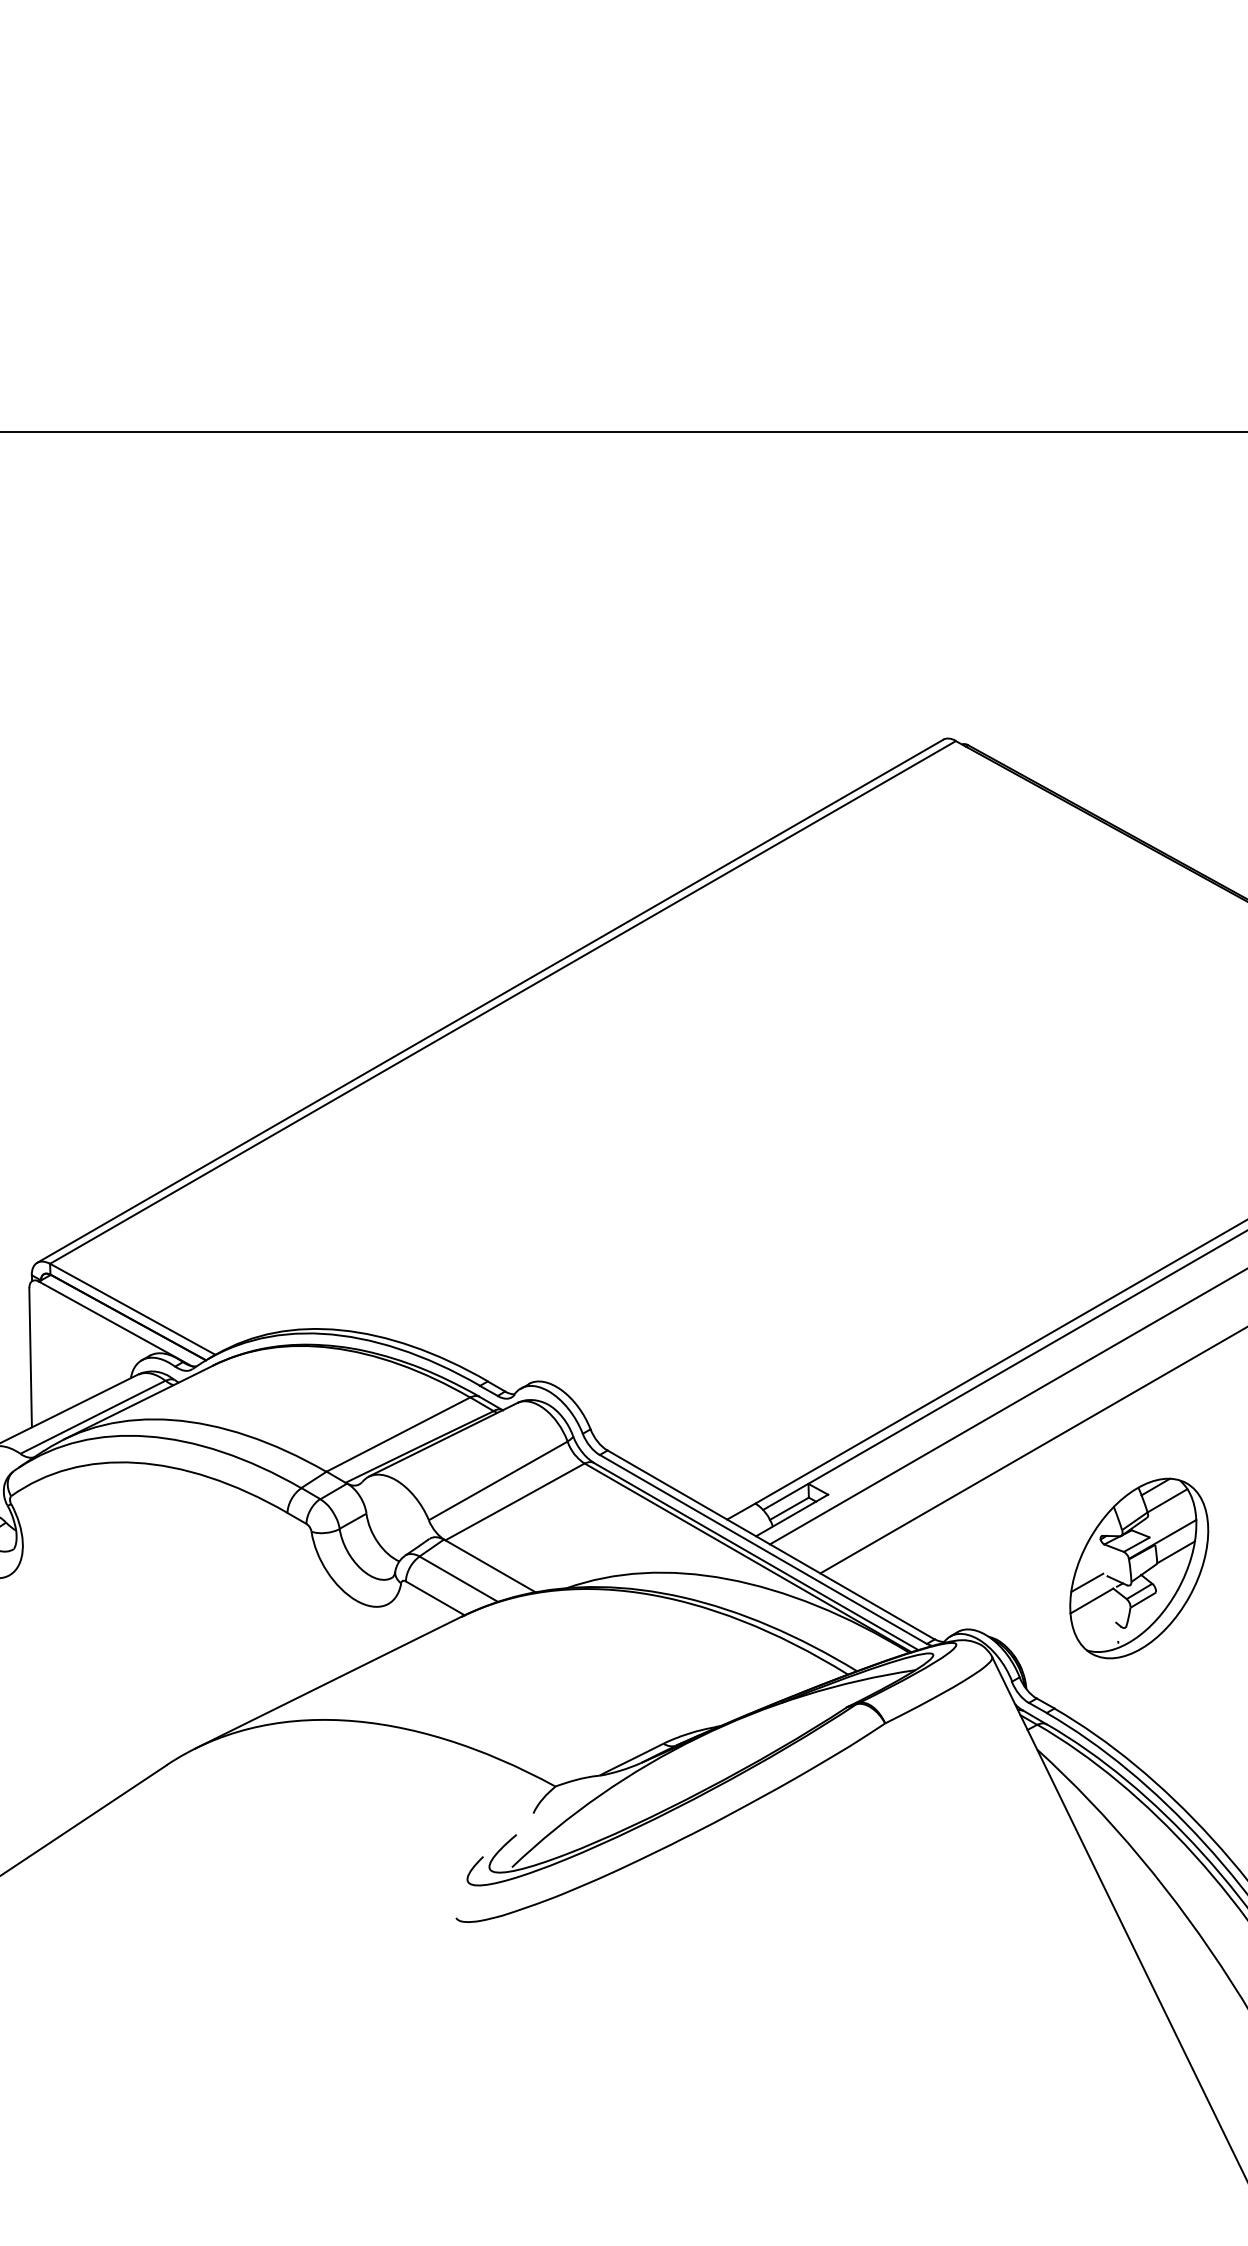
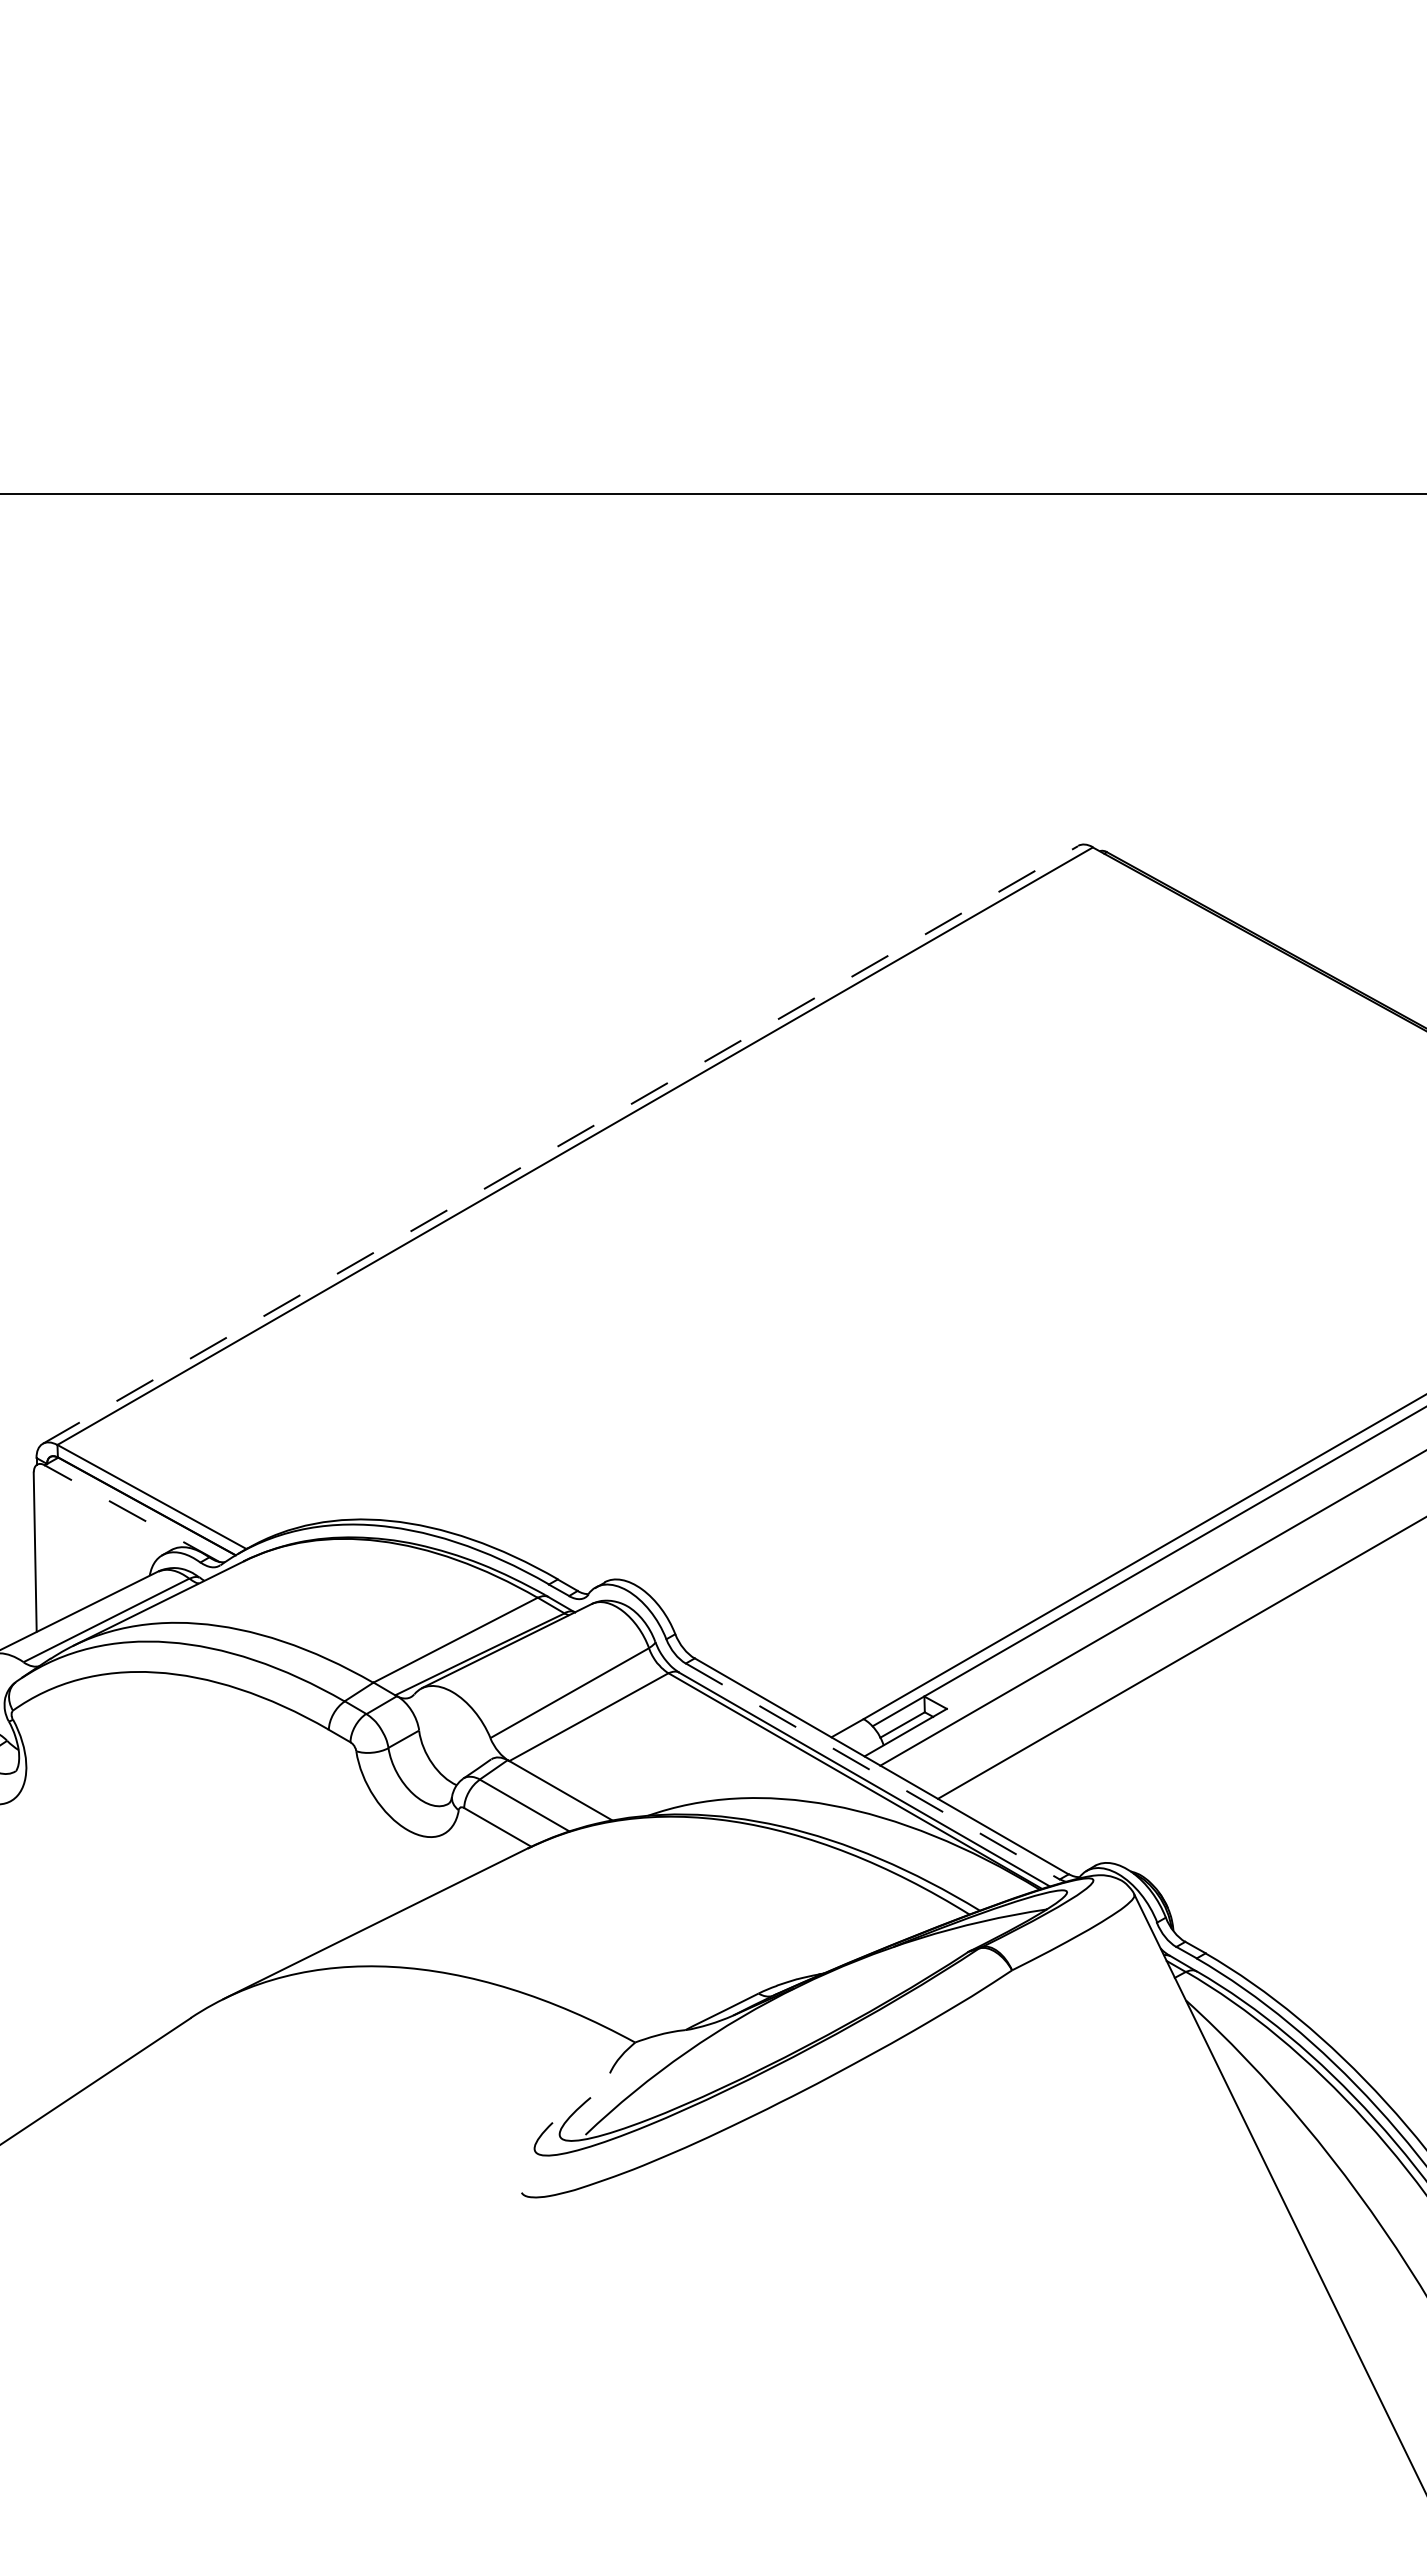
line: (490, 1000) -> (560, 1144), solid -> dashed
line: (115, 1323) -> (132, 1513), solid -> dashed
line: (763, 1549) -> (872, 1771), solid -> dashed
part: (1139, 1567) -> (1302, 1792), removed

